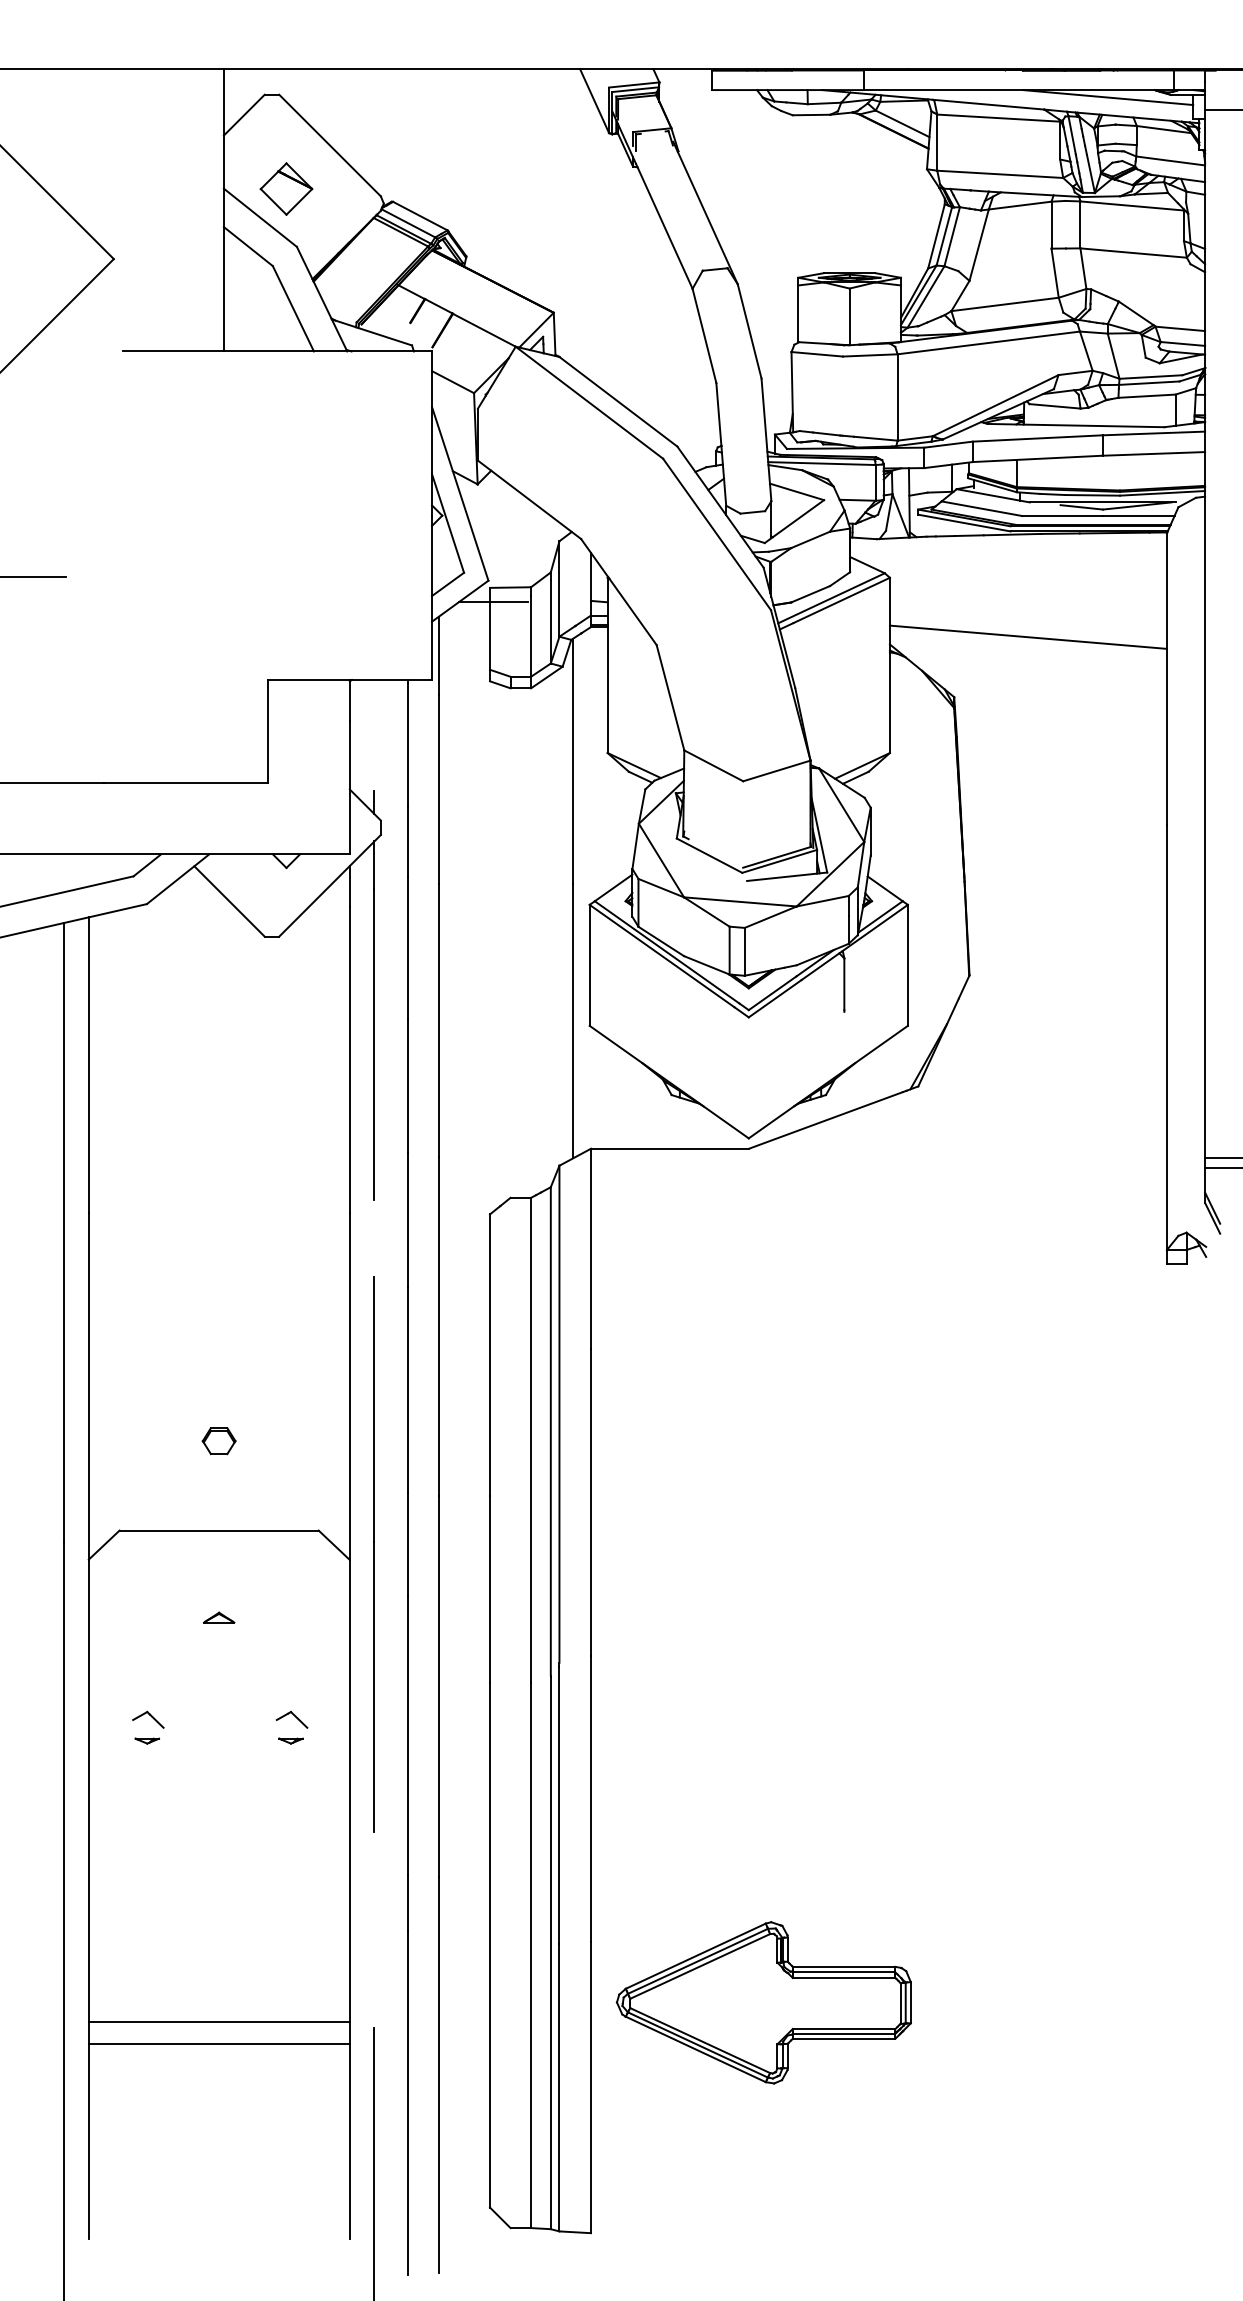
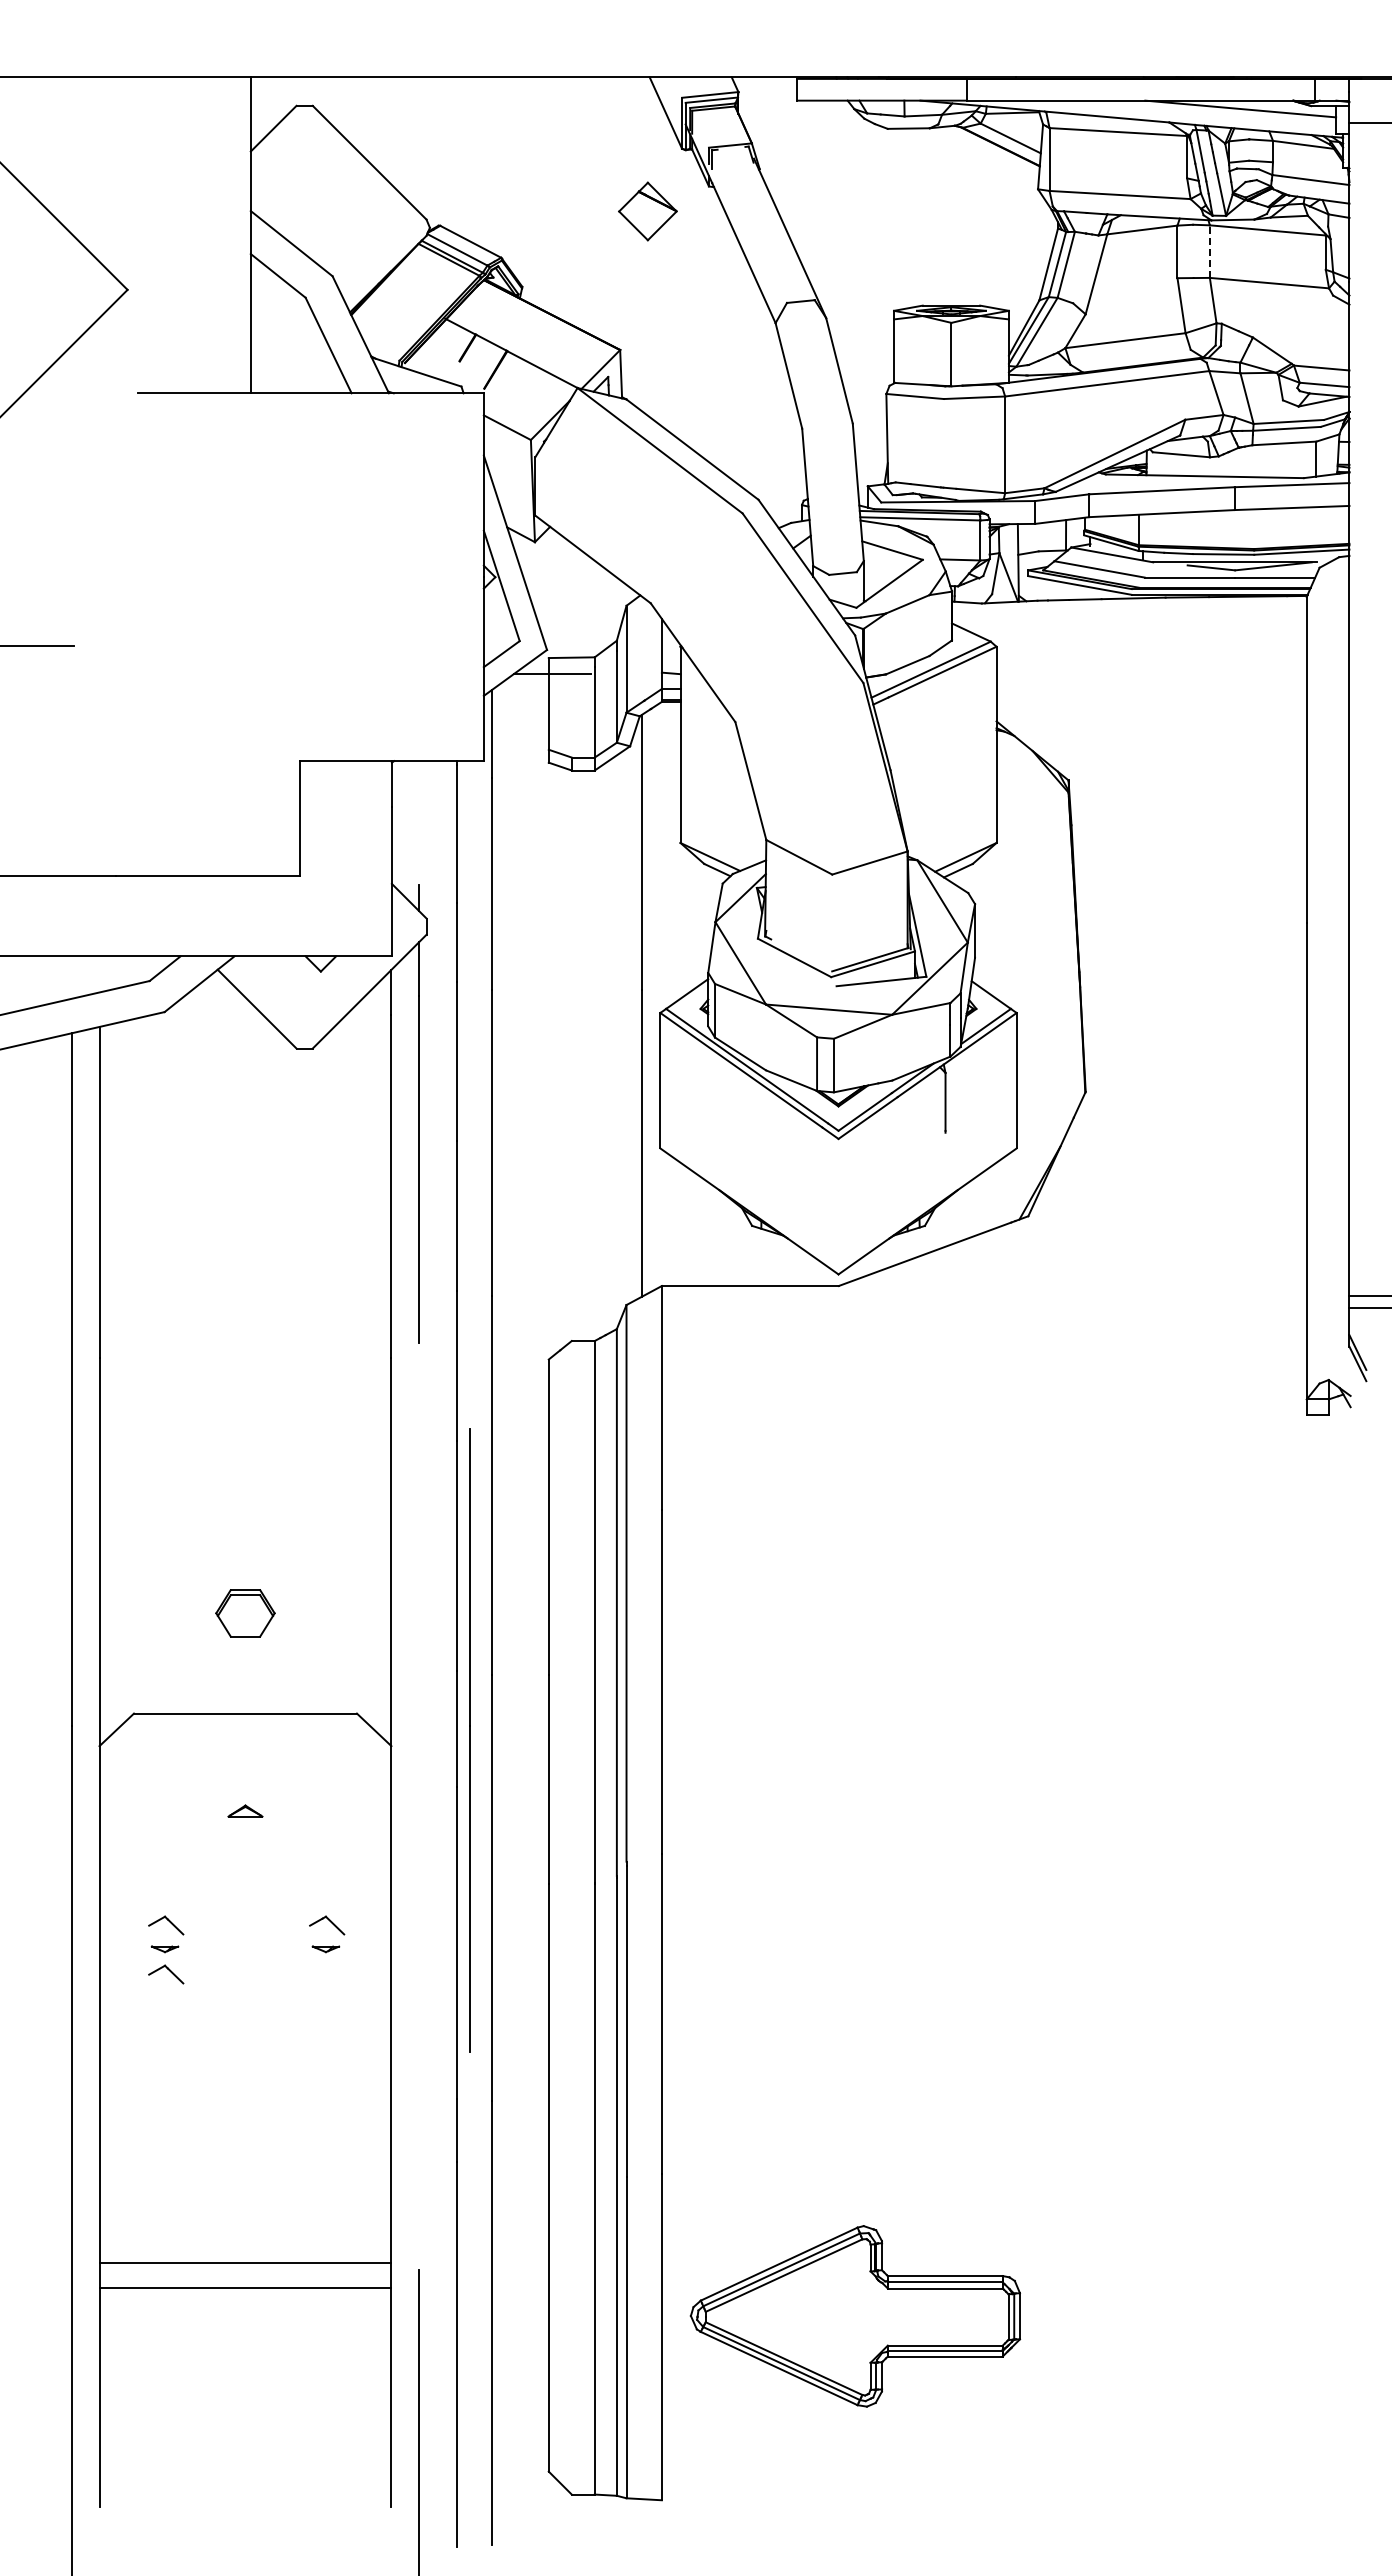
part: (286, 189) -> (647, 211), moved
line: (1080, 224) -> (1209, 251), solid -> dashed
line: (1028, 637) -> (1151, 713), removed
part: (219, 1441) -> (245, 1613), size x1.6
line: (373, 1554) -> (469, 1740), moved
part: (148, 1763) -> (166, 1974), added
part: (763, 2002) -> (855, 2316), moved

